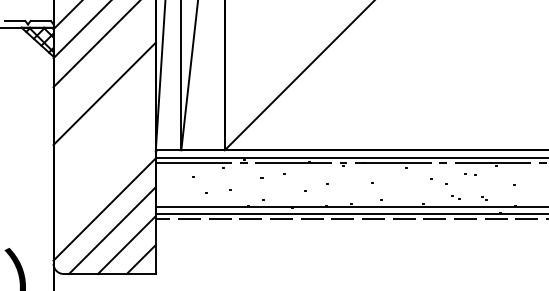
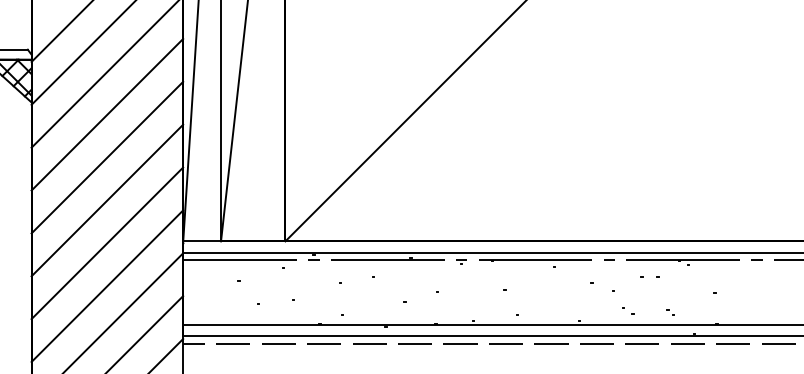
line: (104, 64) -> (107, 114), added
line: (104, 122) -> (107, 200), added
line: (104, 151) -> (107, 243), added
line: (104, 180) -> (107, 286), added

